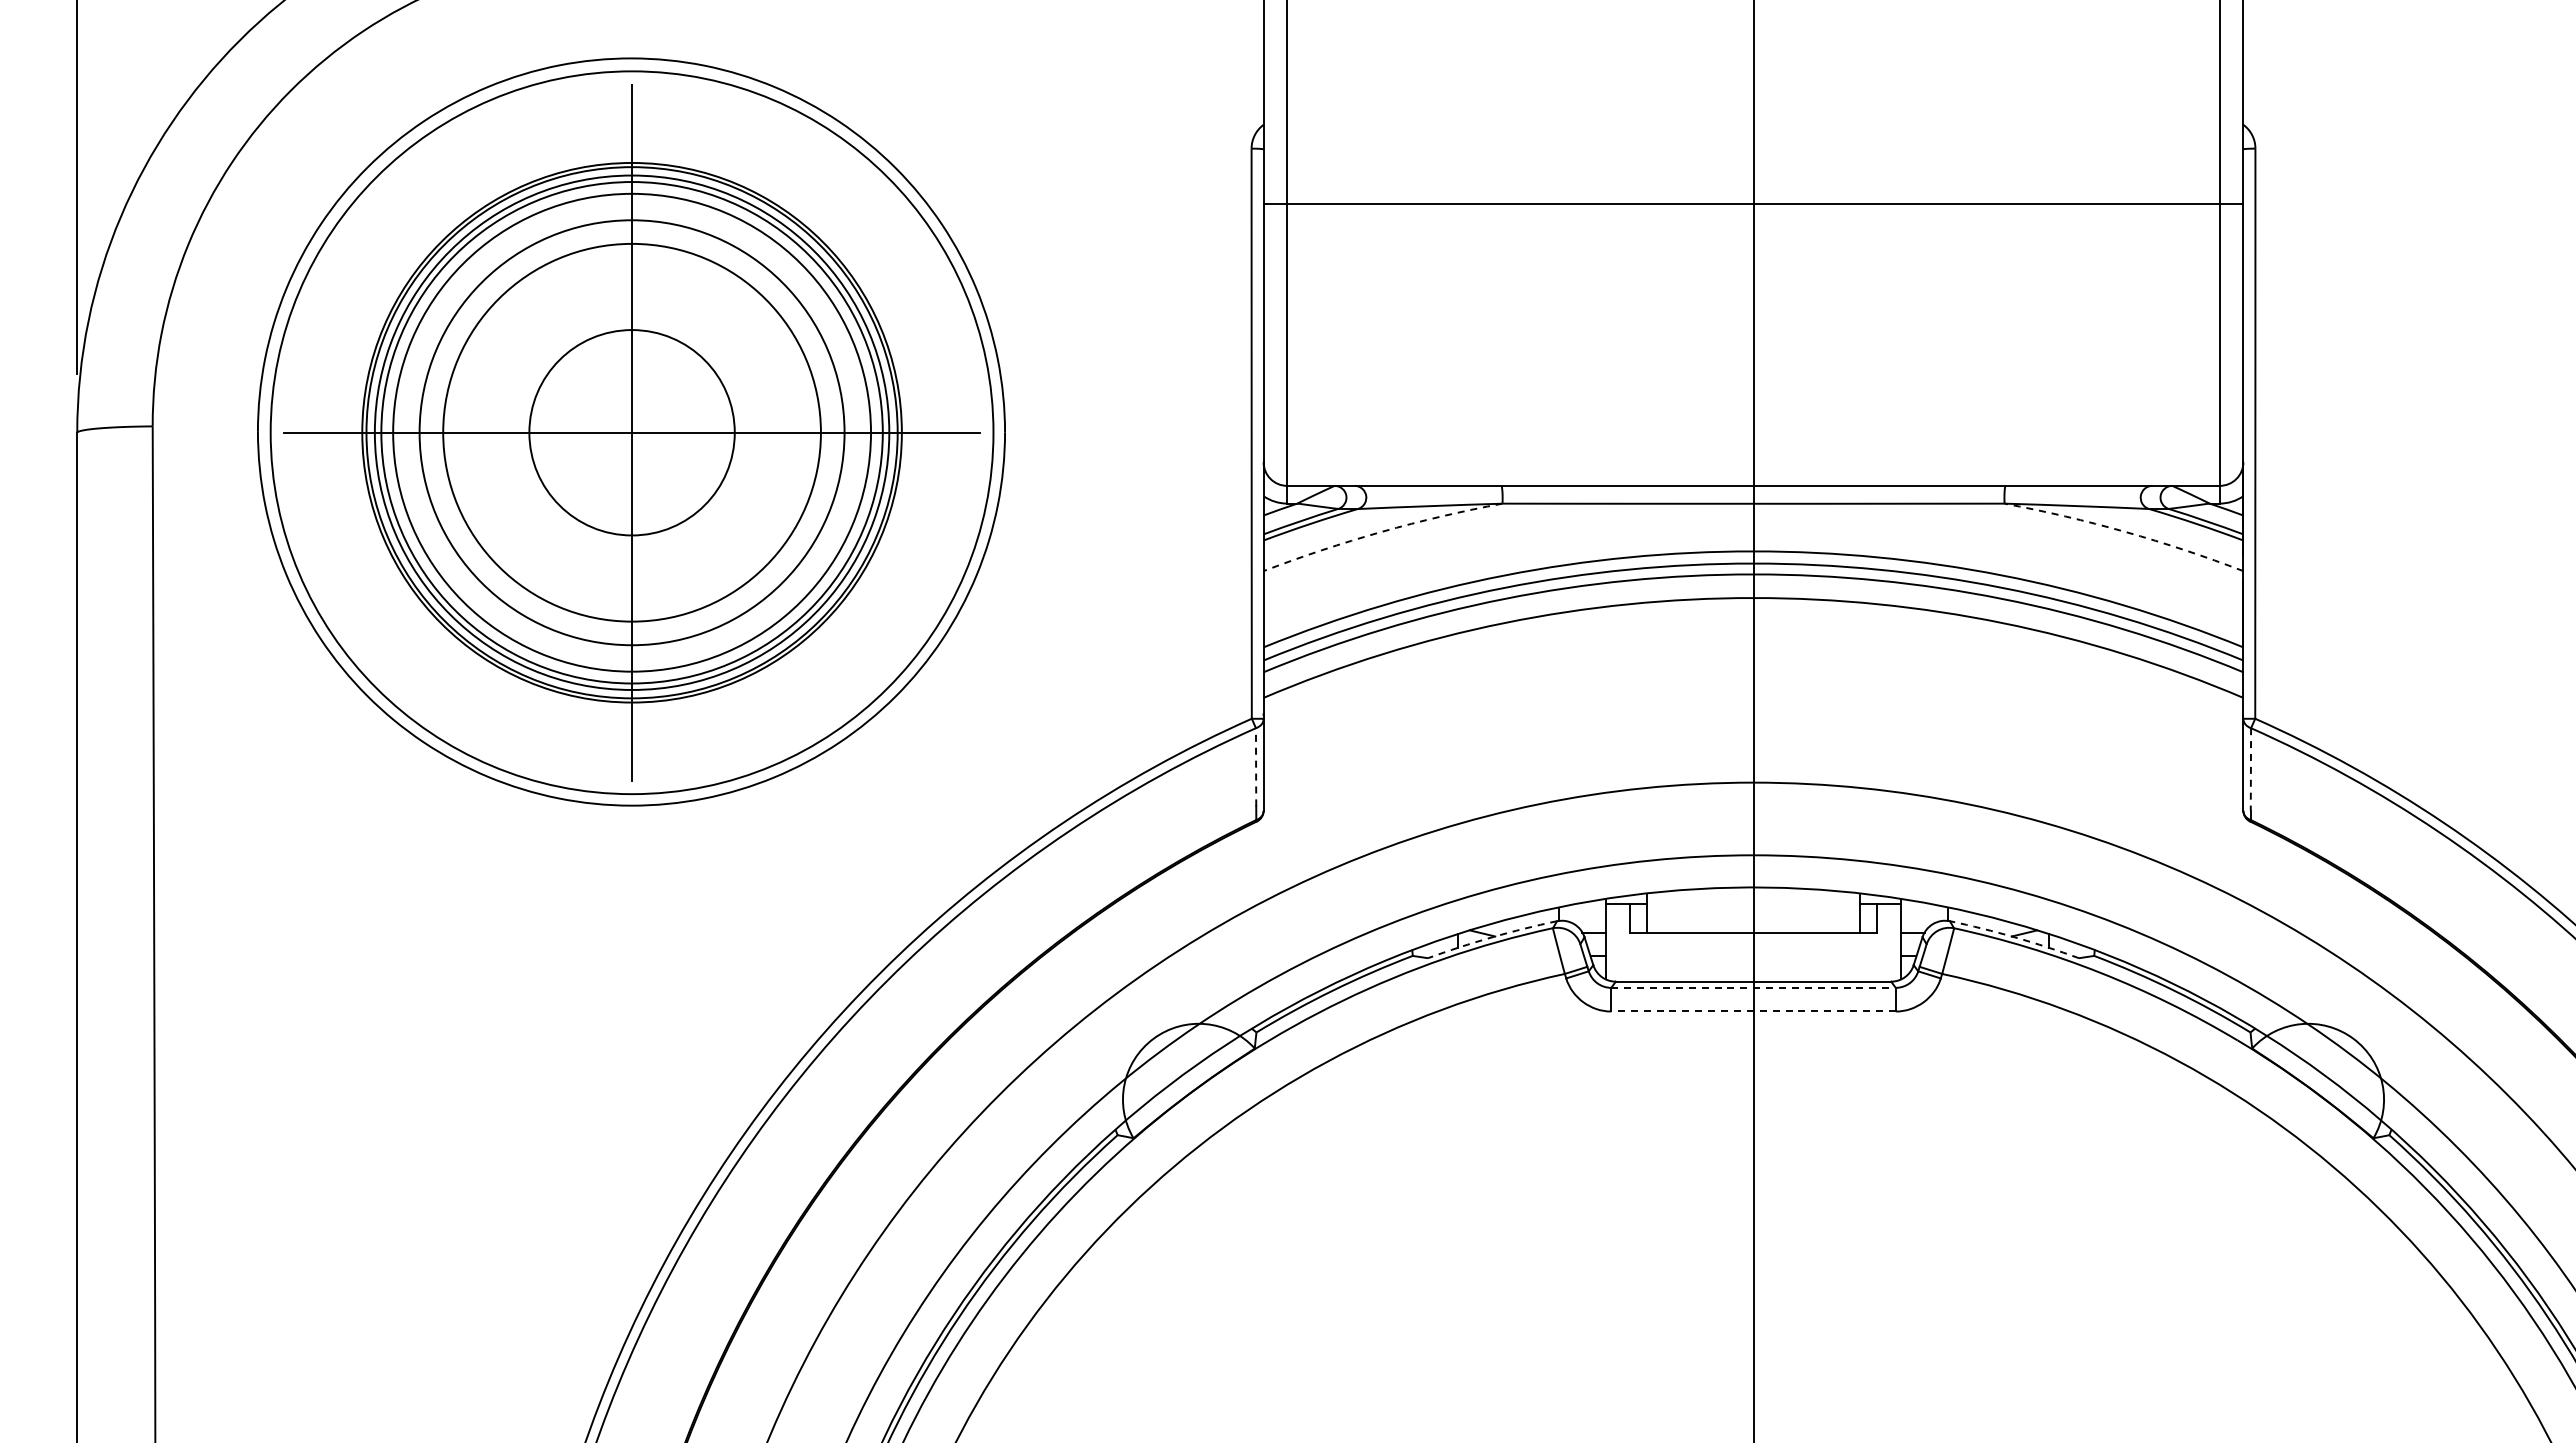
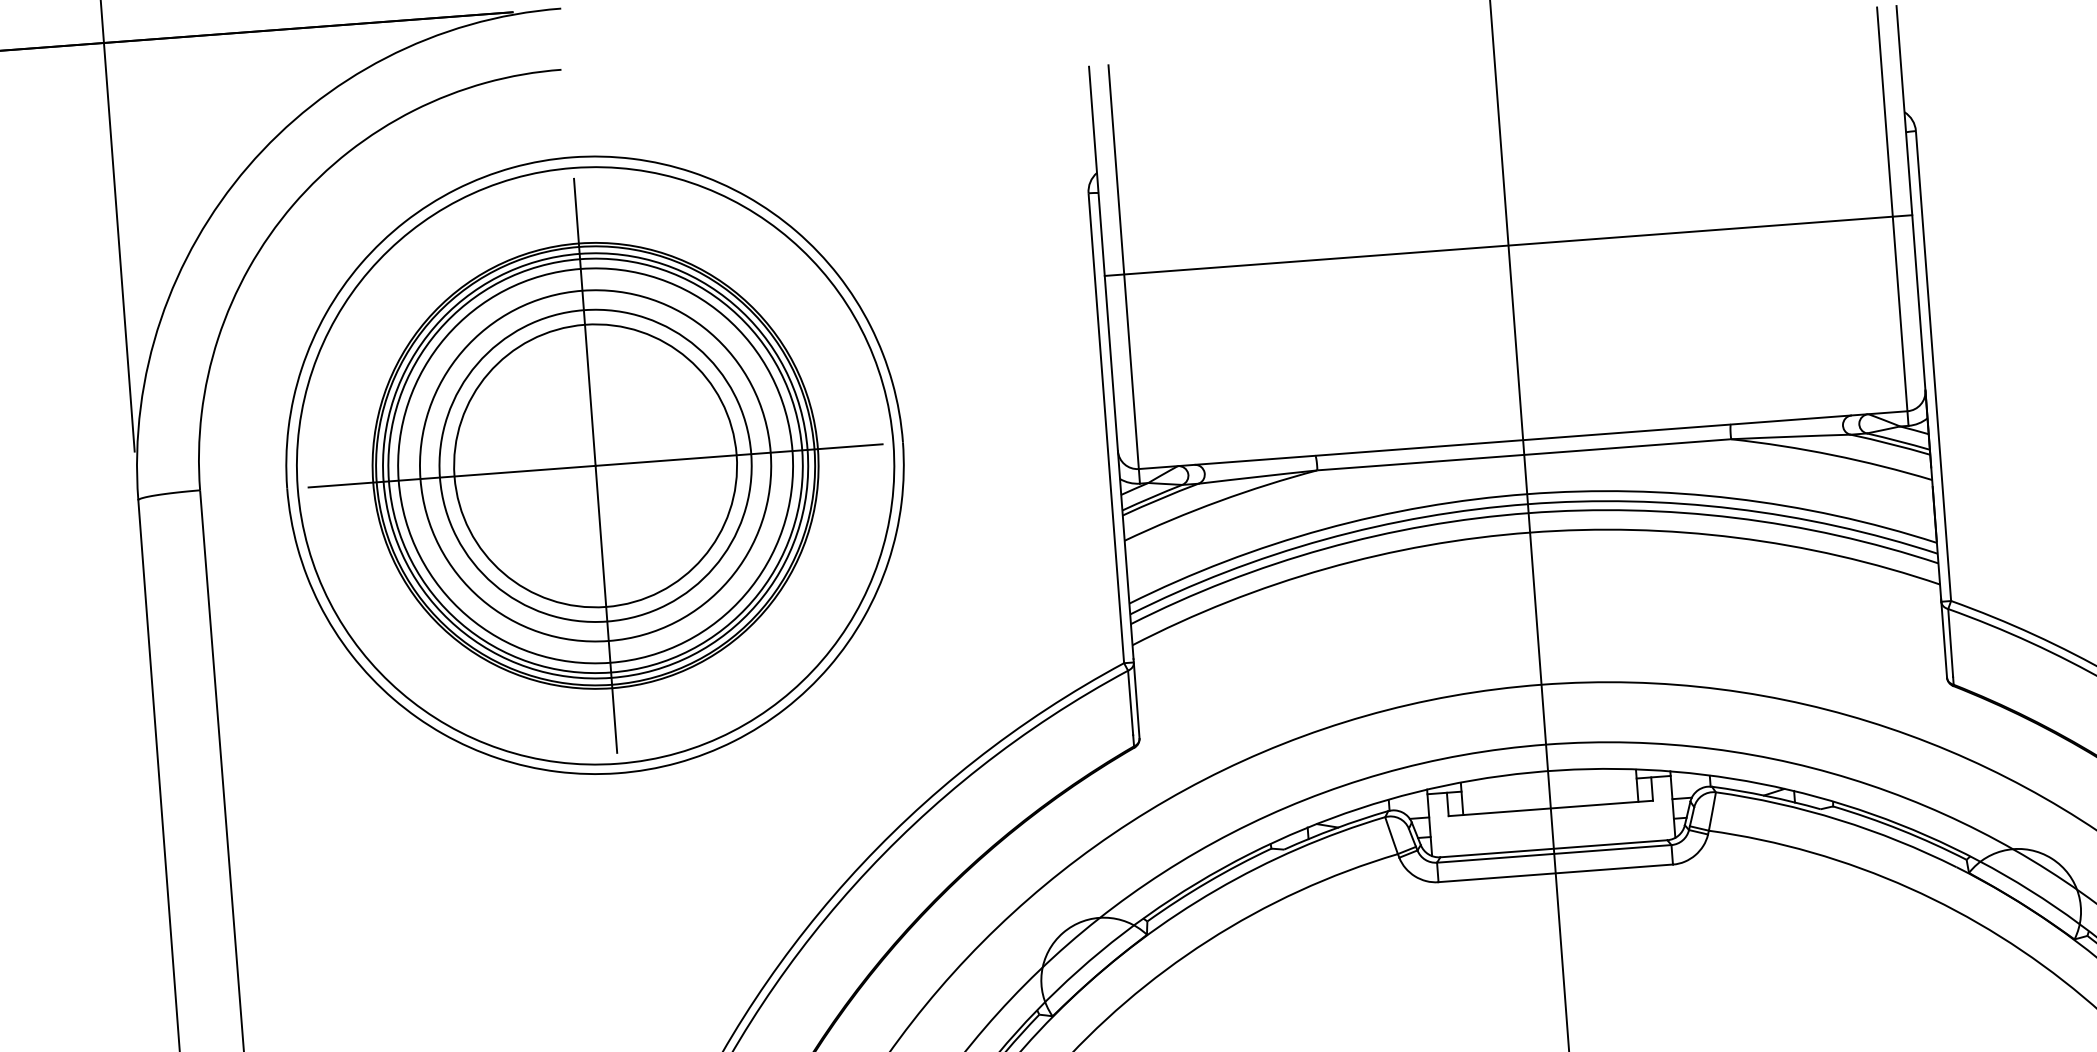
line: (1753, 203) -> (1508, 245), moved
circle: (631, 432) -> (595, 465), size x1.67
arc: (2125, 531) -> (1832, 454), dashed -> solid
arc: (1381, 532) -> (1219, 501), dashed -> solid
line: (1256, 766) -> (1130, 702), dashed -> solid
line: (2250, 769) -> (1950, 643), dashed -> solid
arc: (1491, 937) -> (1335, 828), dashed -> solid
arc: (2015, 937) -> (1767, 796), dashed -> solid
line: (1754, 987) -> (1555, 853), dashed -> solid
line: (1753, 1011) -> (1555, 873), dashed -> solid

